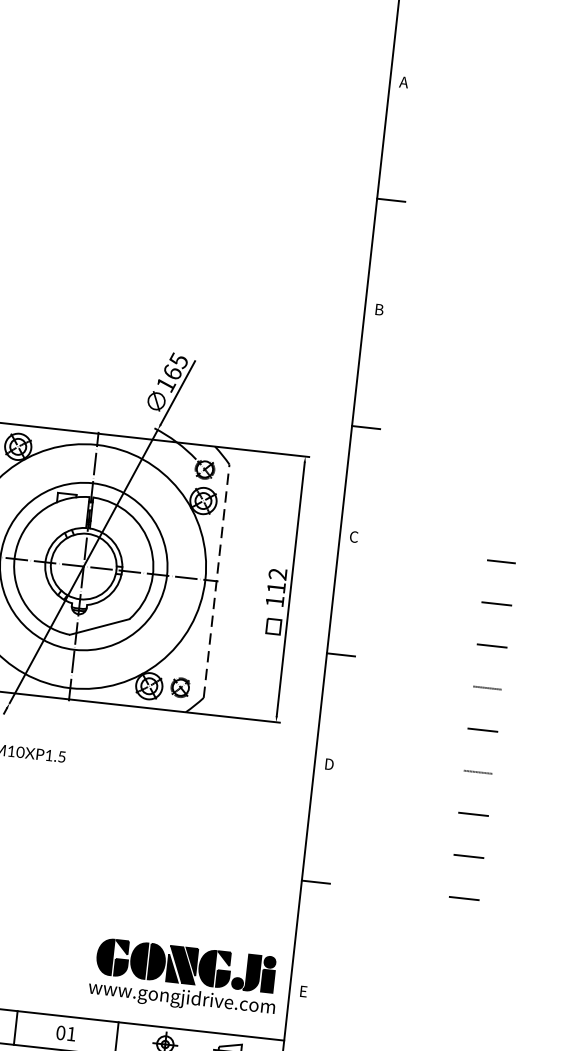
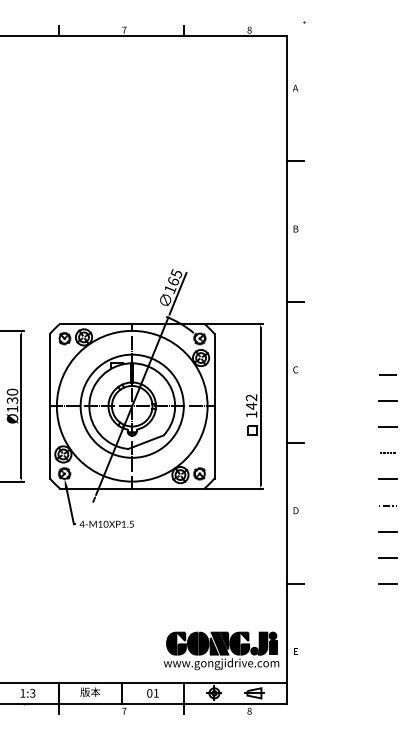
line: (216, 579) -> (214, 405), dashed -> solid
text: (276, 588) -> (251, 406), 112 -> 142

